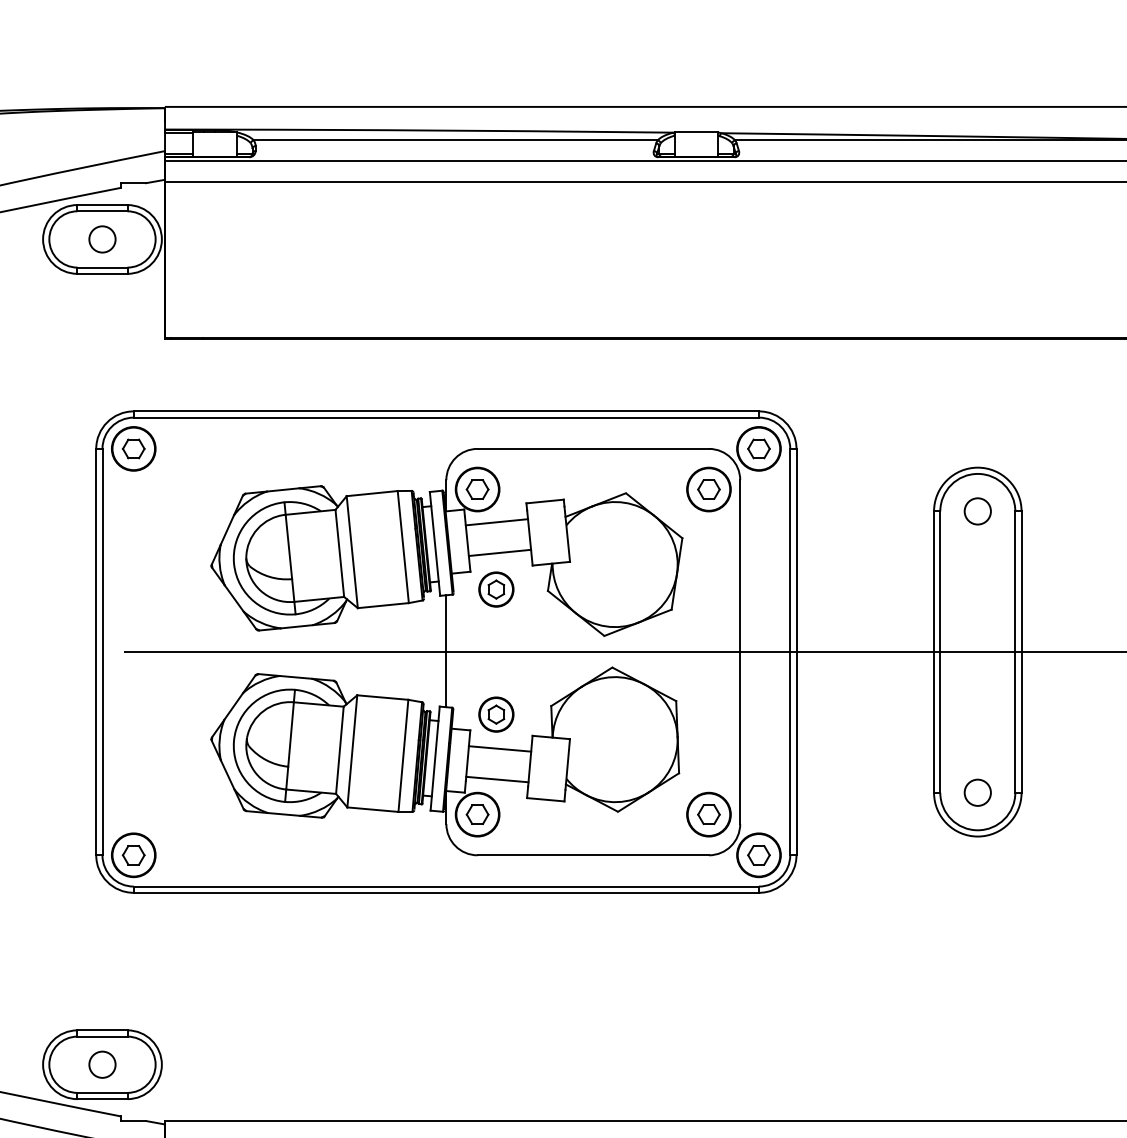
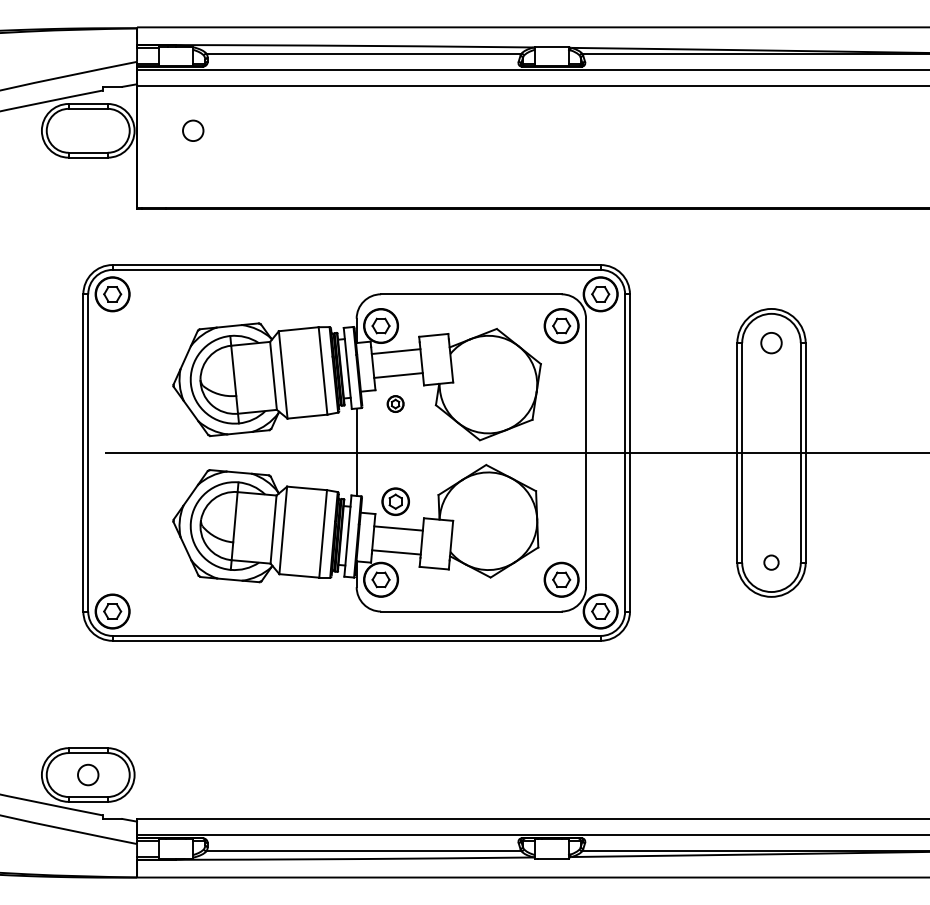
circle: (102, 239) -> (193, 130), moved
part: (496, 588) -> (395, 403), size x0.6
circle: (977, 792) -> (771, 562), size x0.7

